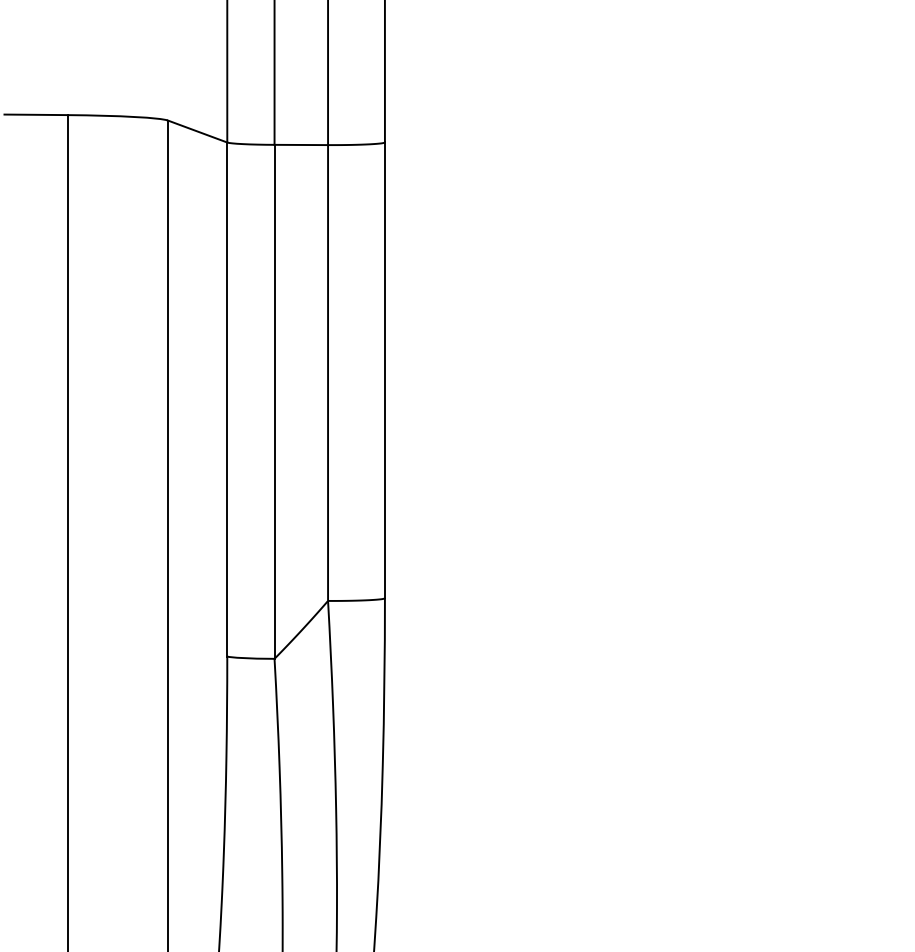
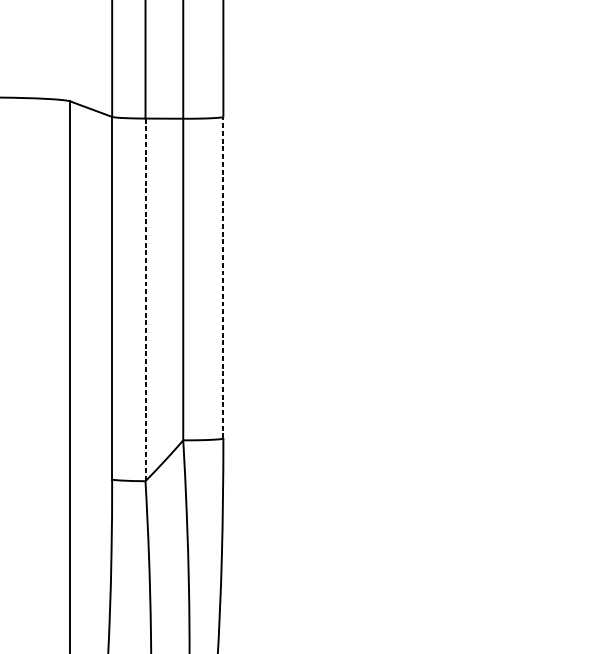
line: (384, 370) -> (223, 277), solid -> dashed
line: (274, 401) -> (145, 299), solid -> dashed

